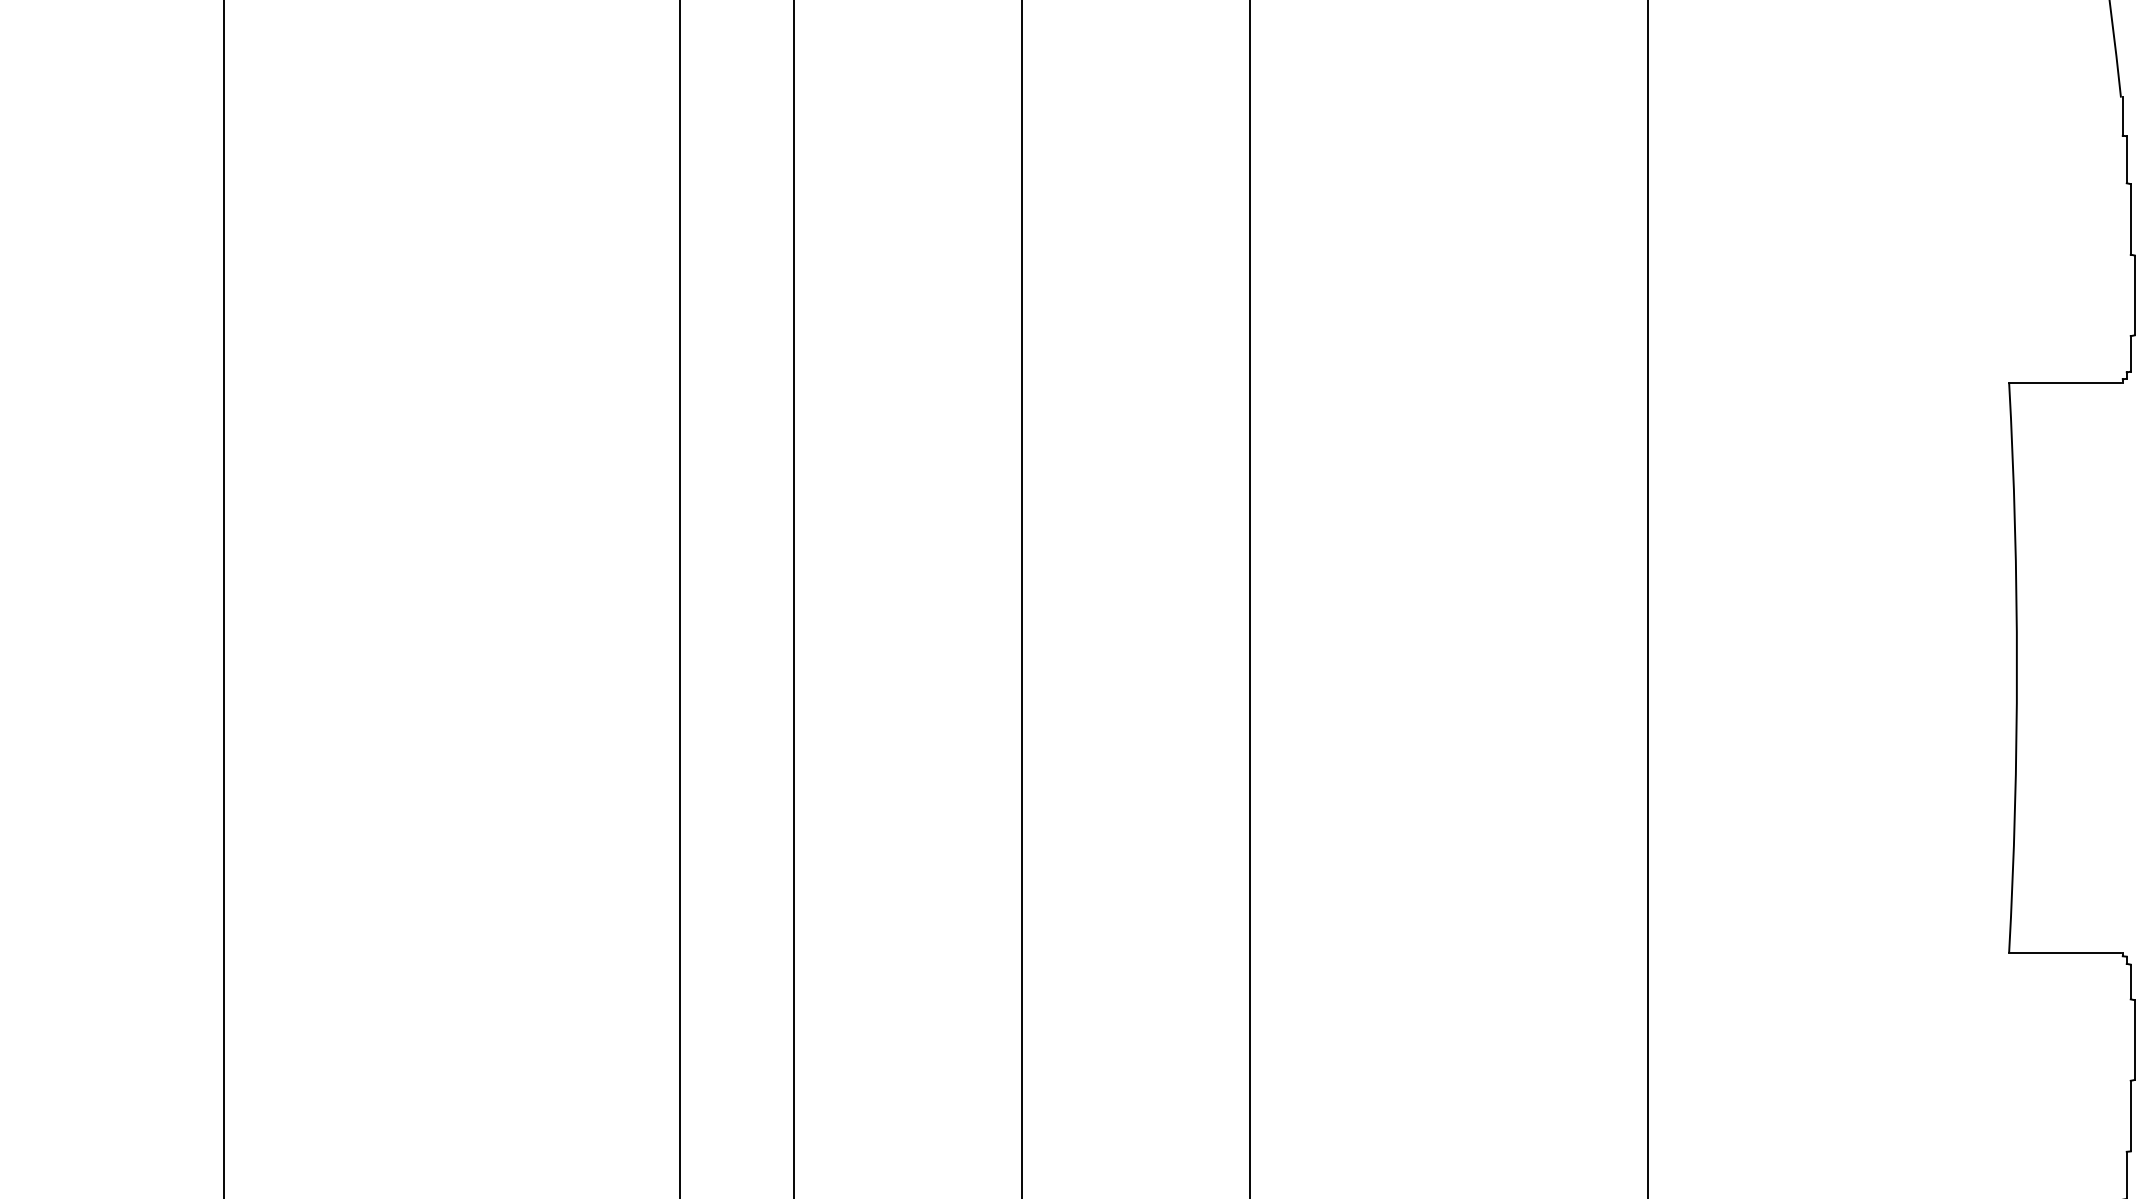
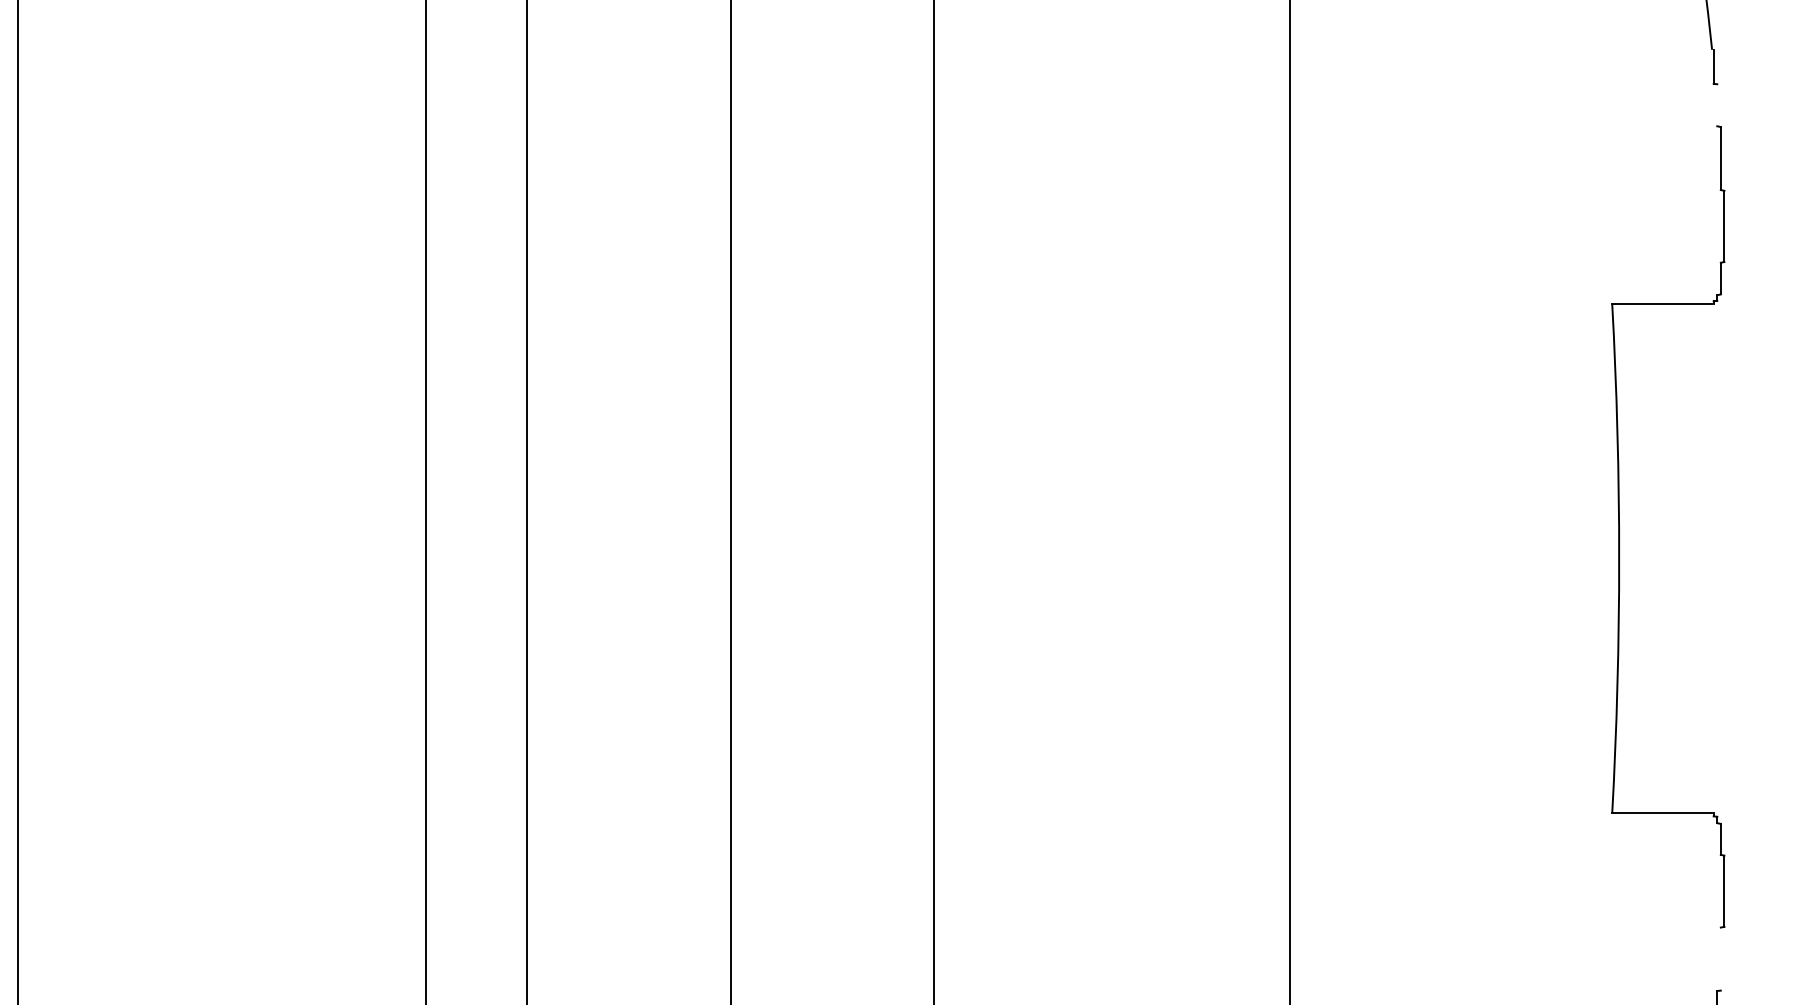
line: (2126, 159) -> (1717, 105), removed
line: (2130, 1115) -> (1720, 958), removed

